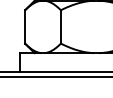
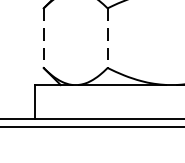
line: (25, 26) -> (44, 37), solid -> dashed
line: (60, 26) -> (106, 37), solid -> dashed

